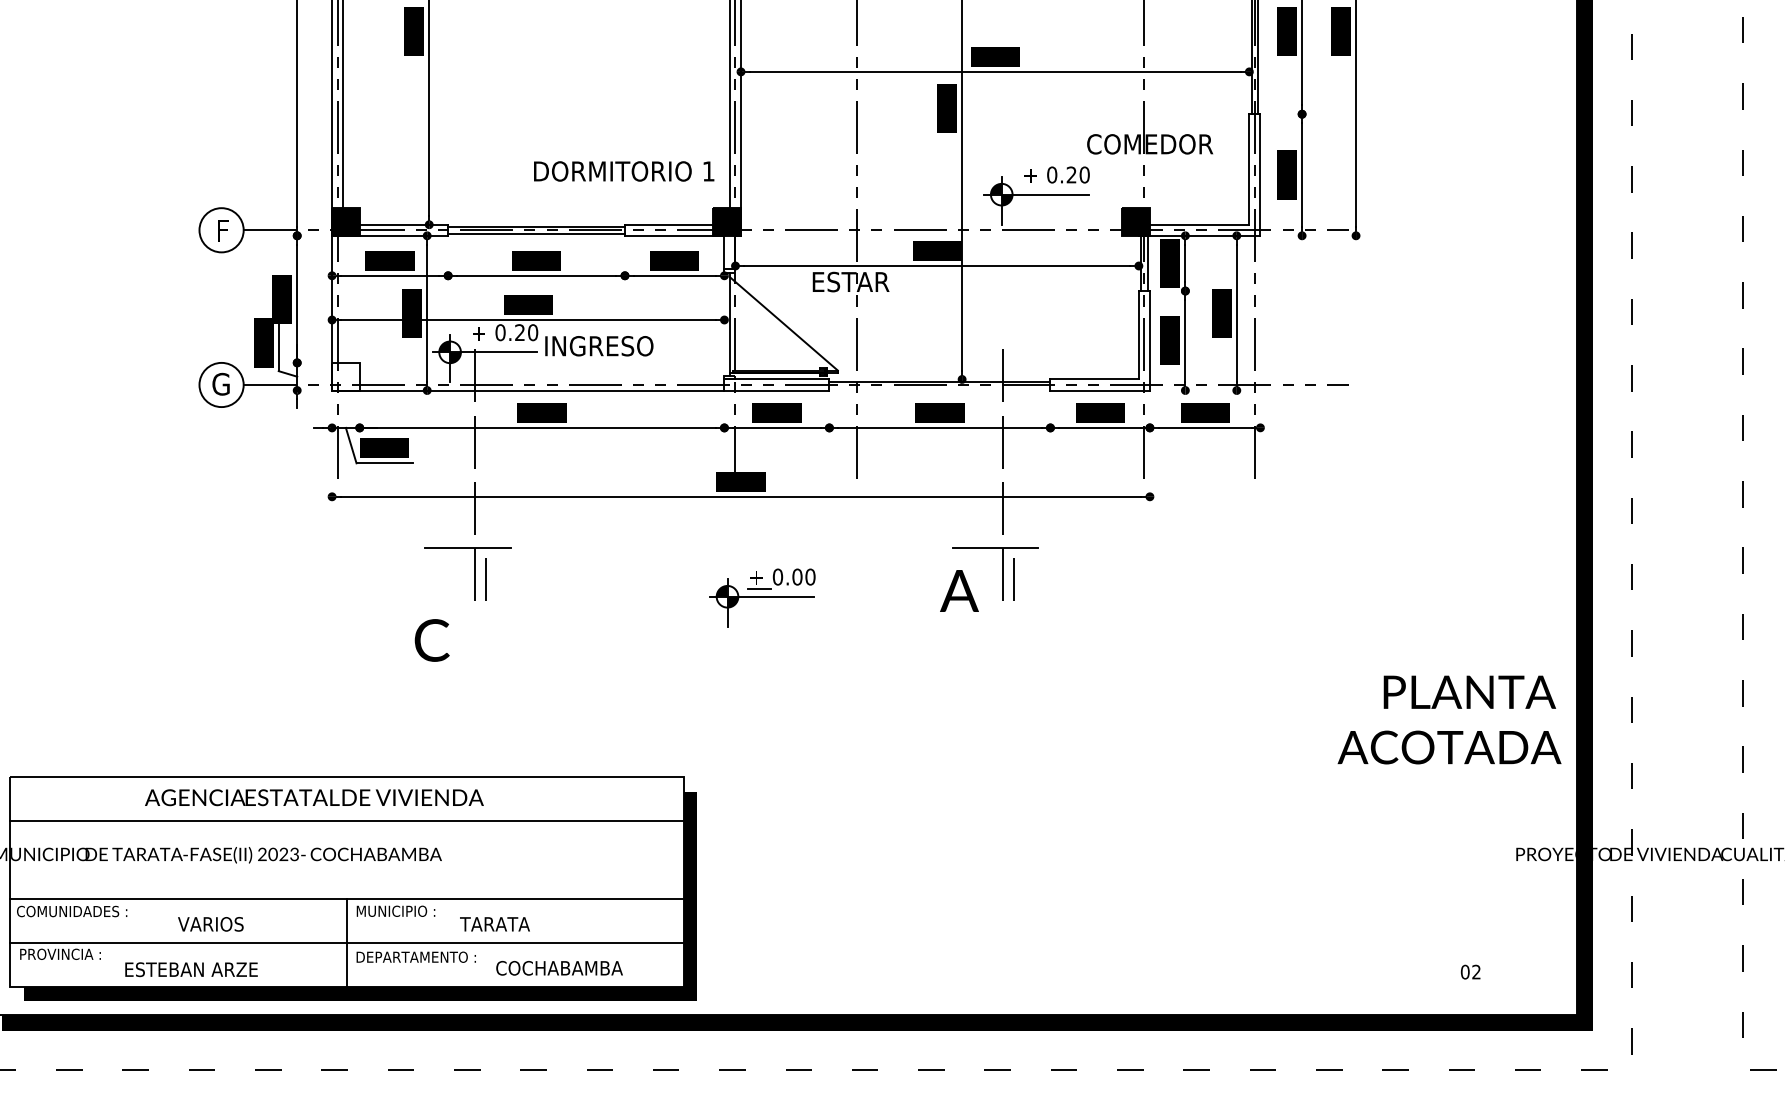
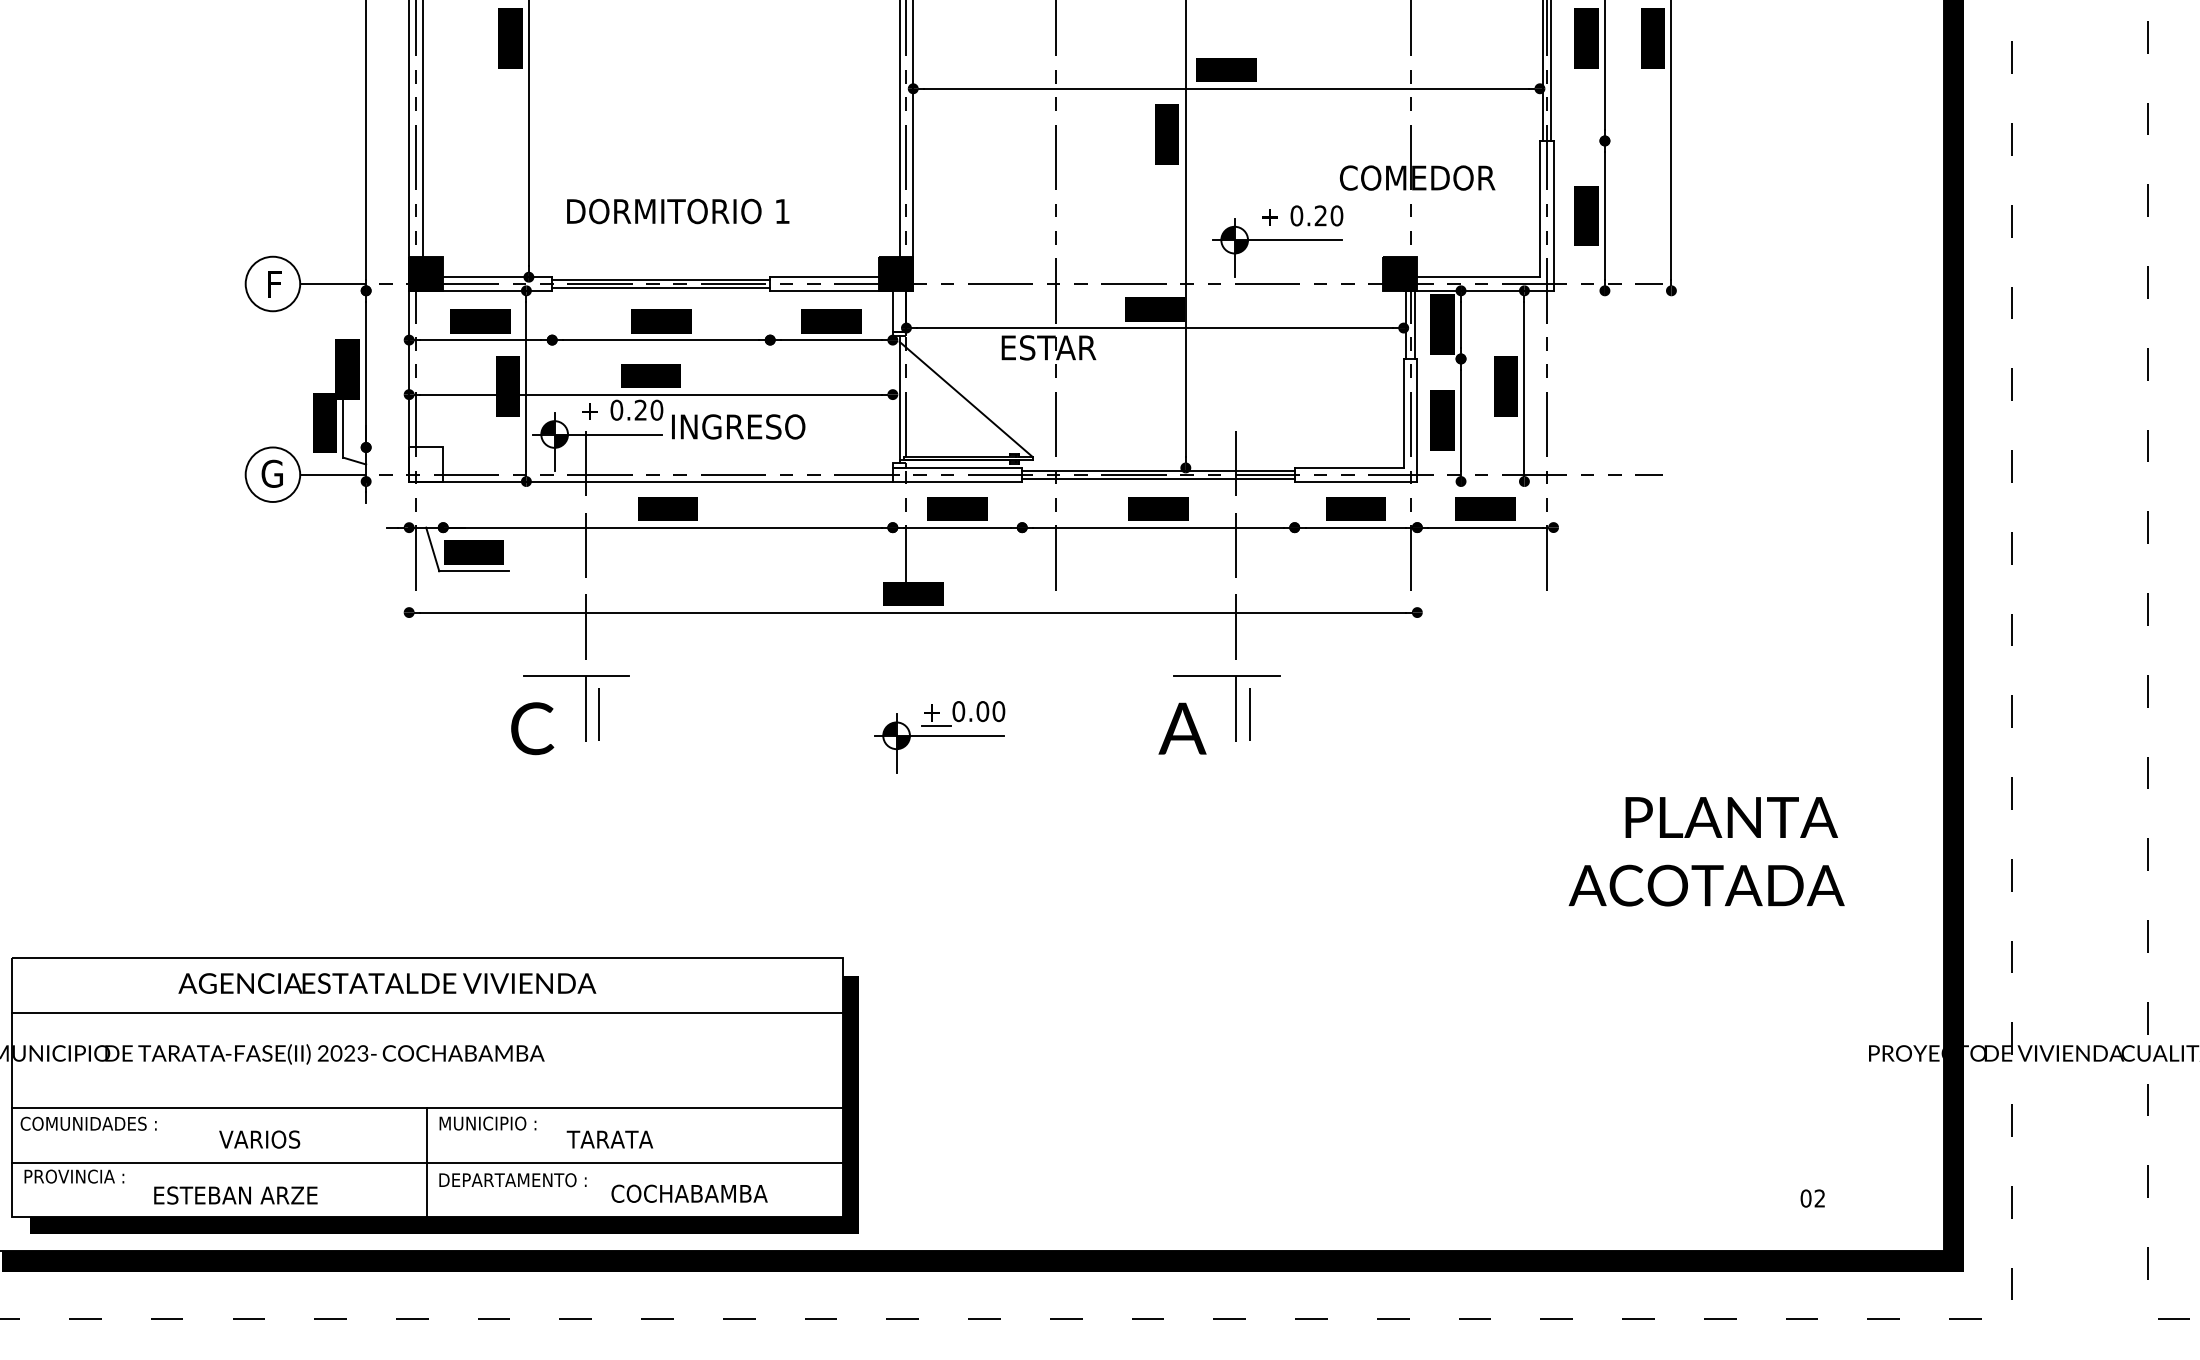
text: (624, 171) -> (678, 211), moved
line: (939, 388) -> (1158, 478), added
text: (432, 640) -> (532, 728), moved
text: (1449, 719) -> (1706, 851), moved

